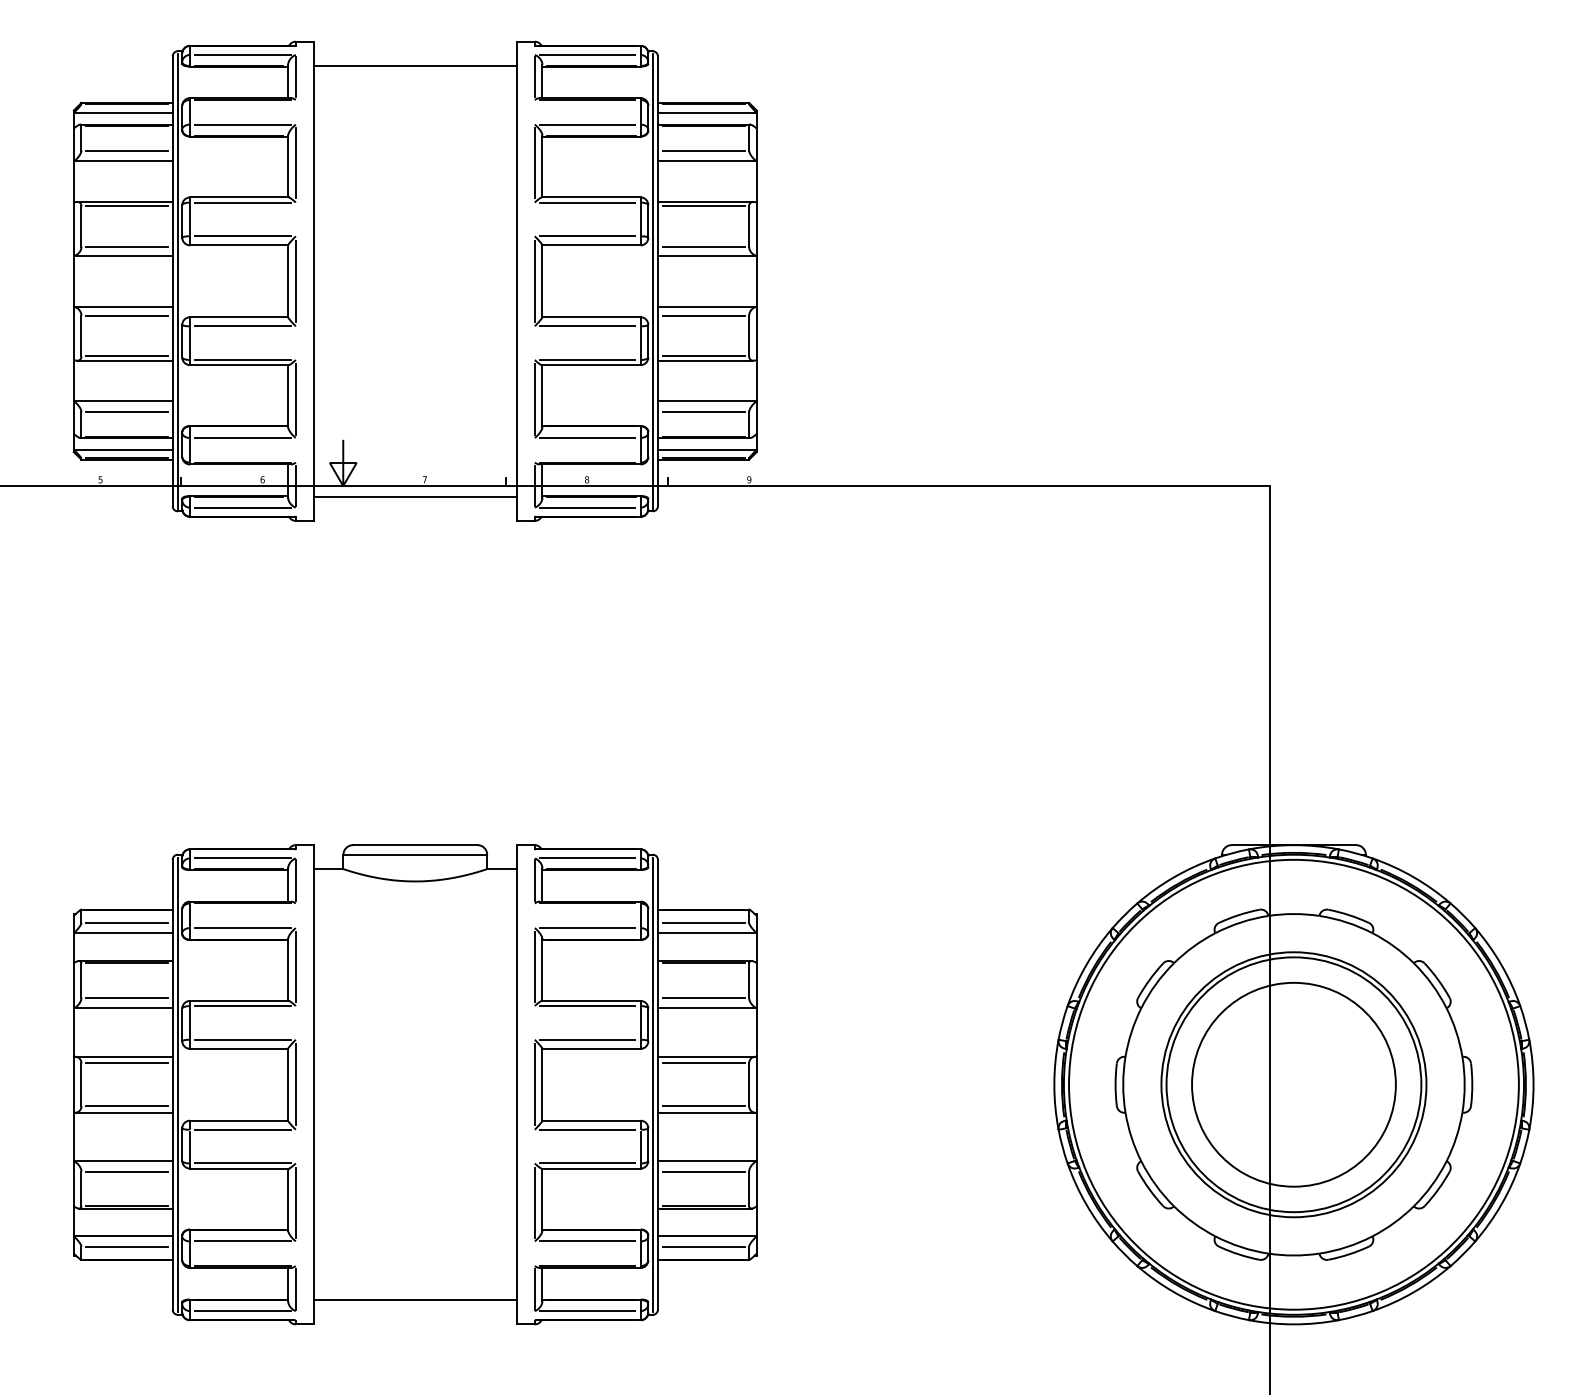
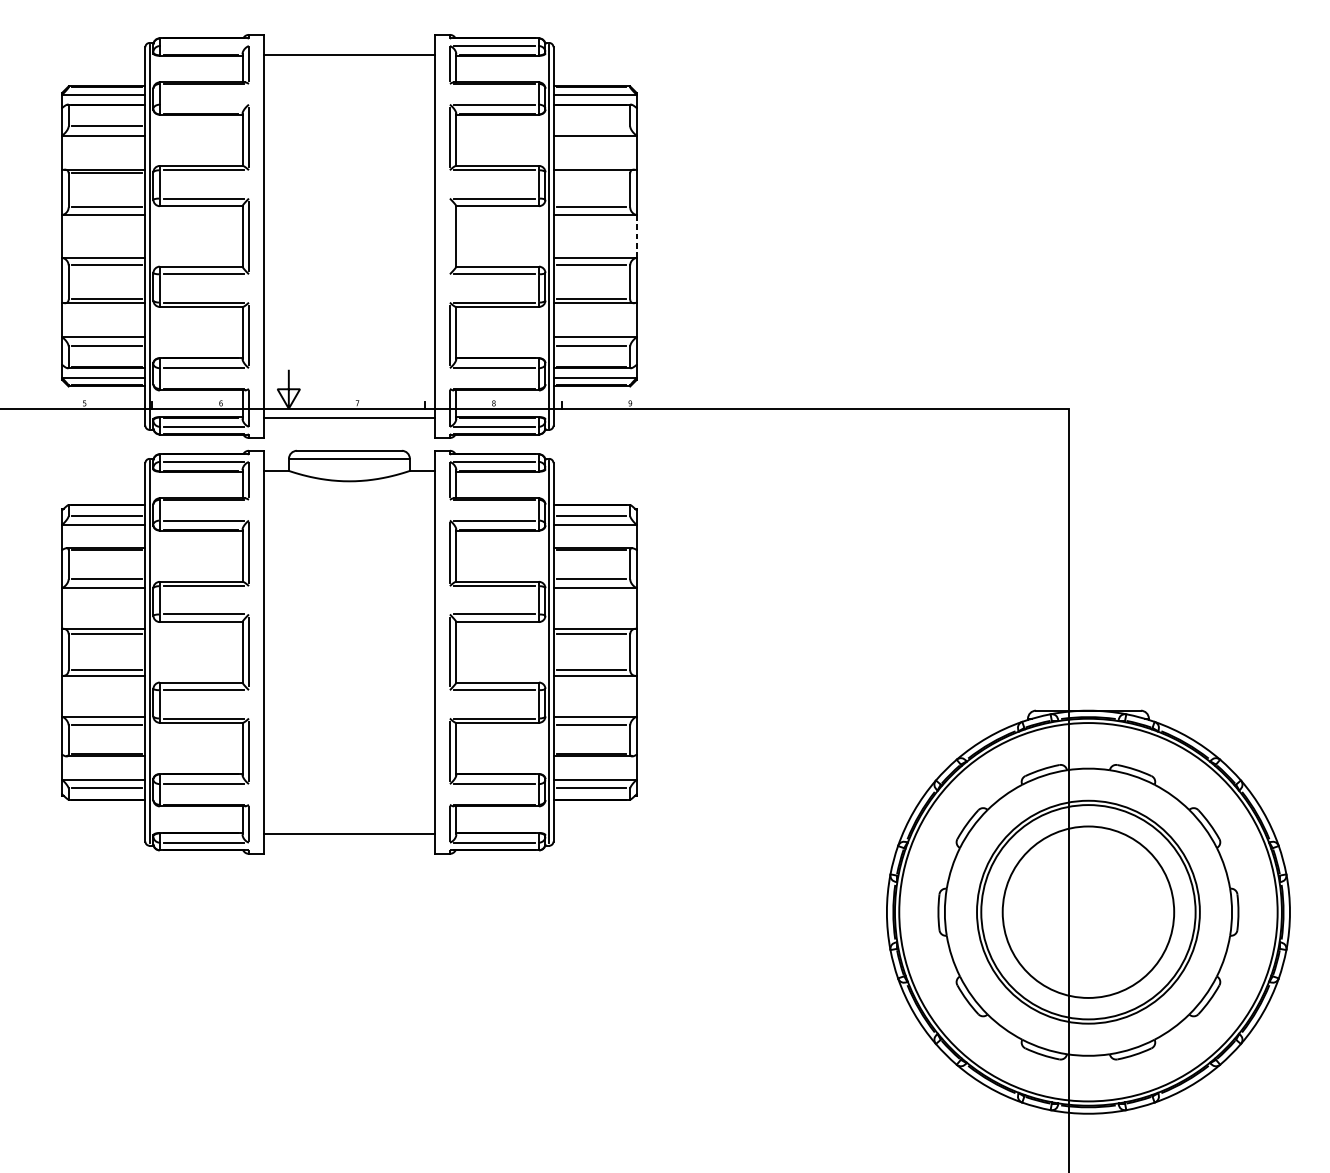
line: (242, 54) -> (204, 45), removed
line: (242, 124) -> (204, 104), removed
line: (703, 150) -> (591, 126), removed
line: (703, 206) -> (591, 173), removed
line: (534, 280) -> (449, 235), removed
line: (756, 281) -> (636, 236), solid -> dashed
part: (415, 1084) -> (349, 652), moved

